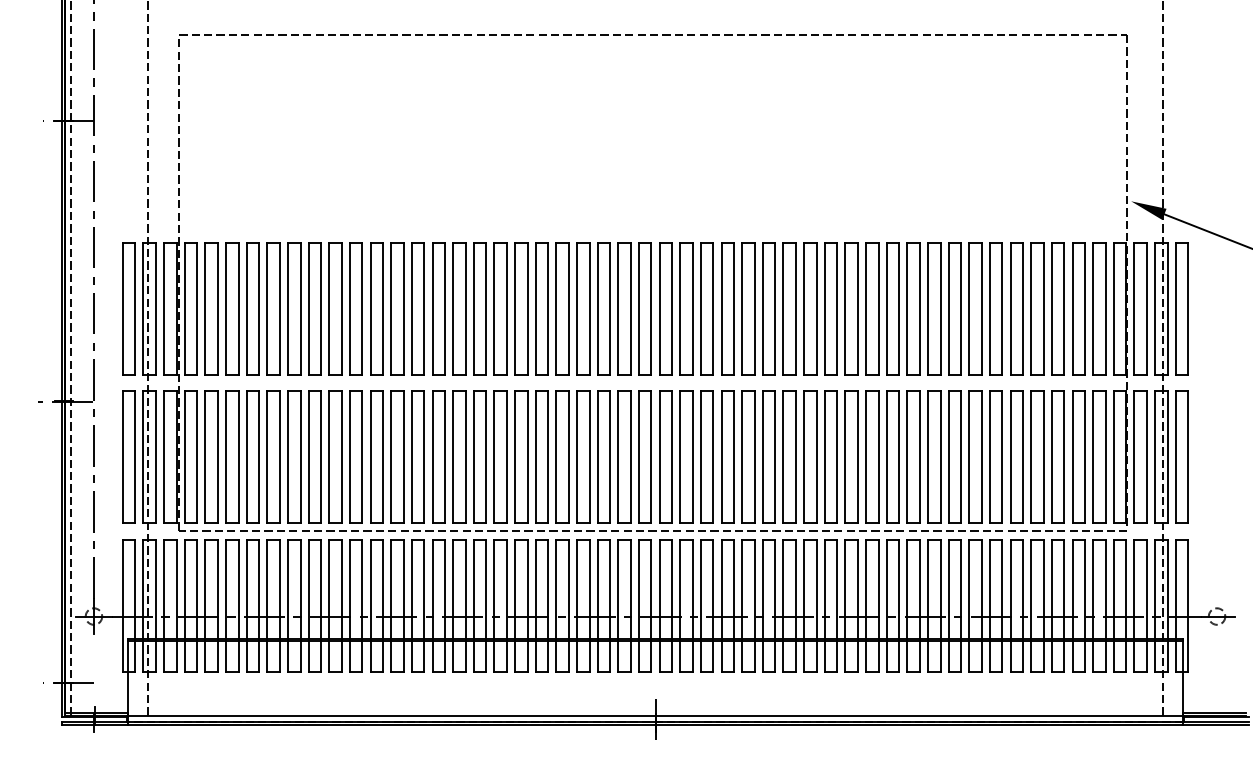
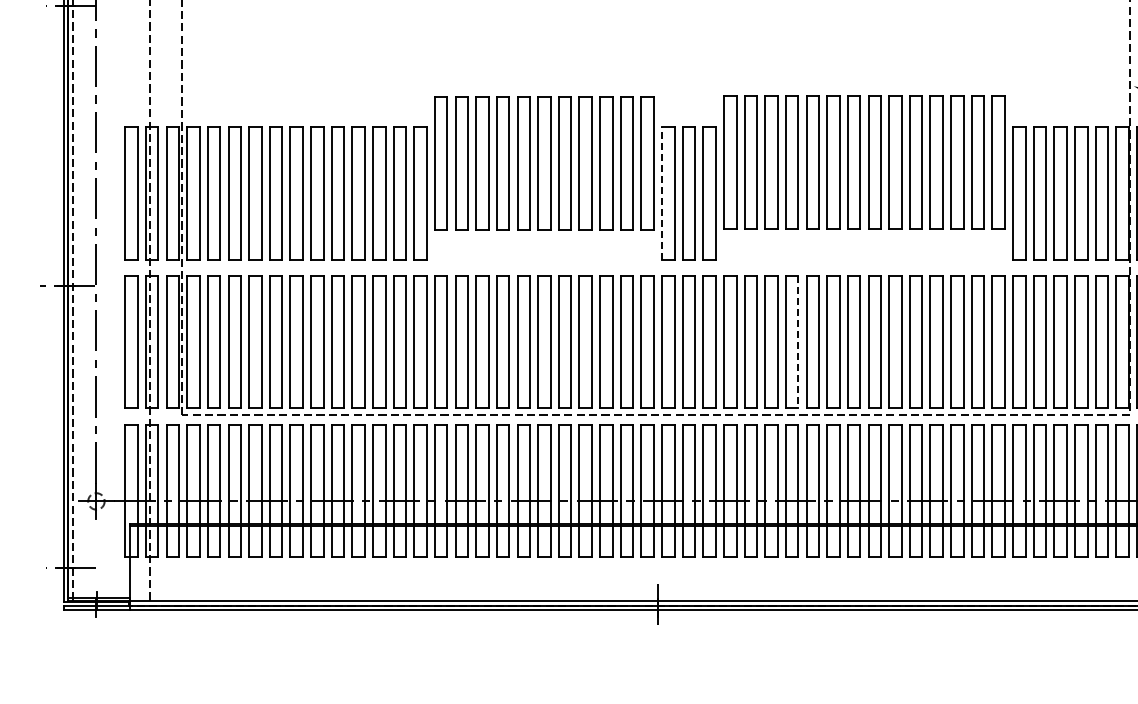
part: (541, 308) -> (543, 163), moved
line: (659, 308) -> (661, 193), solid -> dashed
part: (861, 308) -> (863, 162), moved
line: (795, 457) -> (797, 342), solid -> dashed

